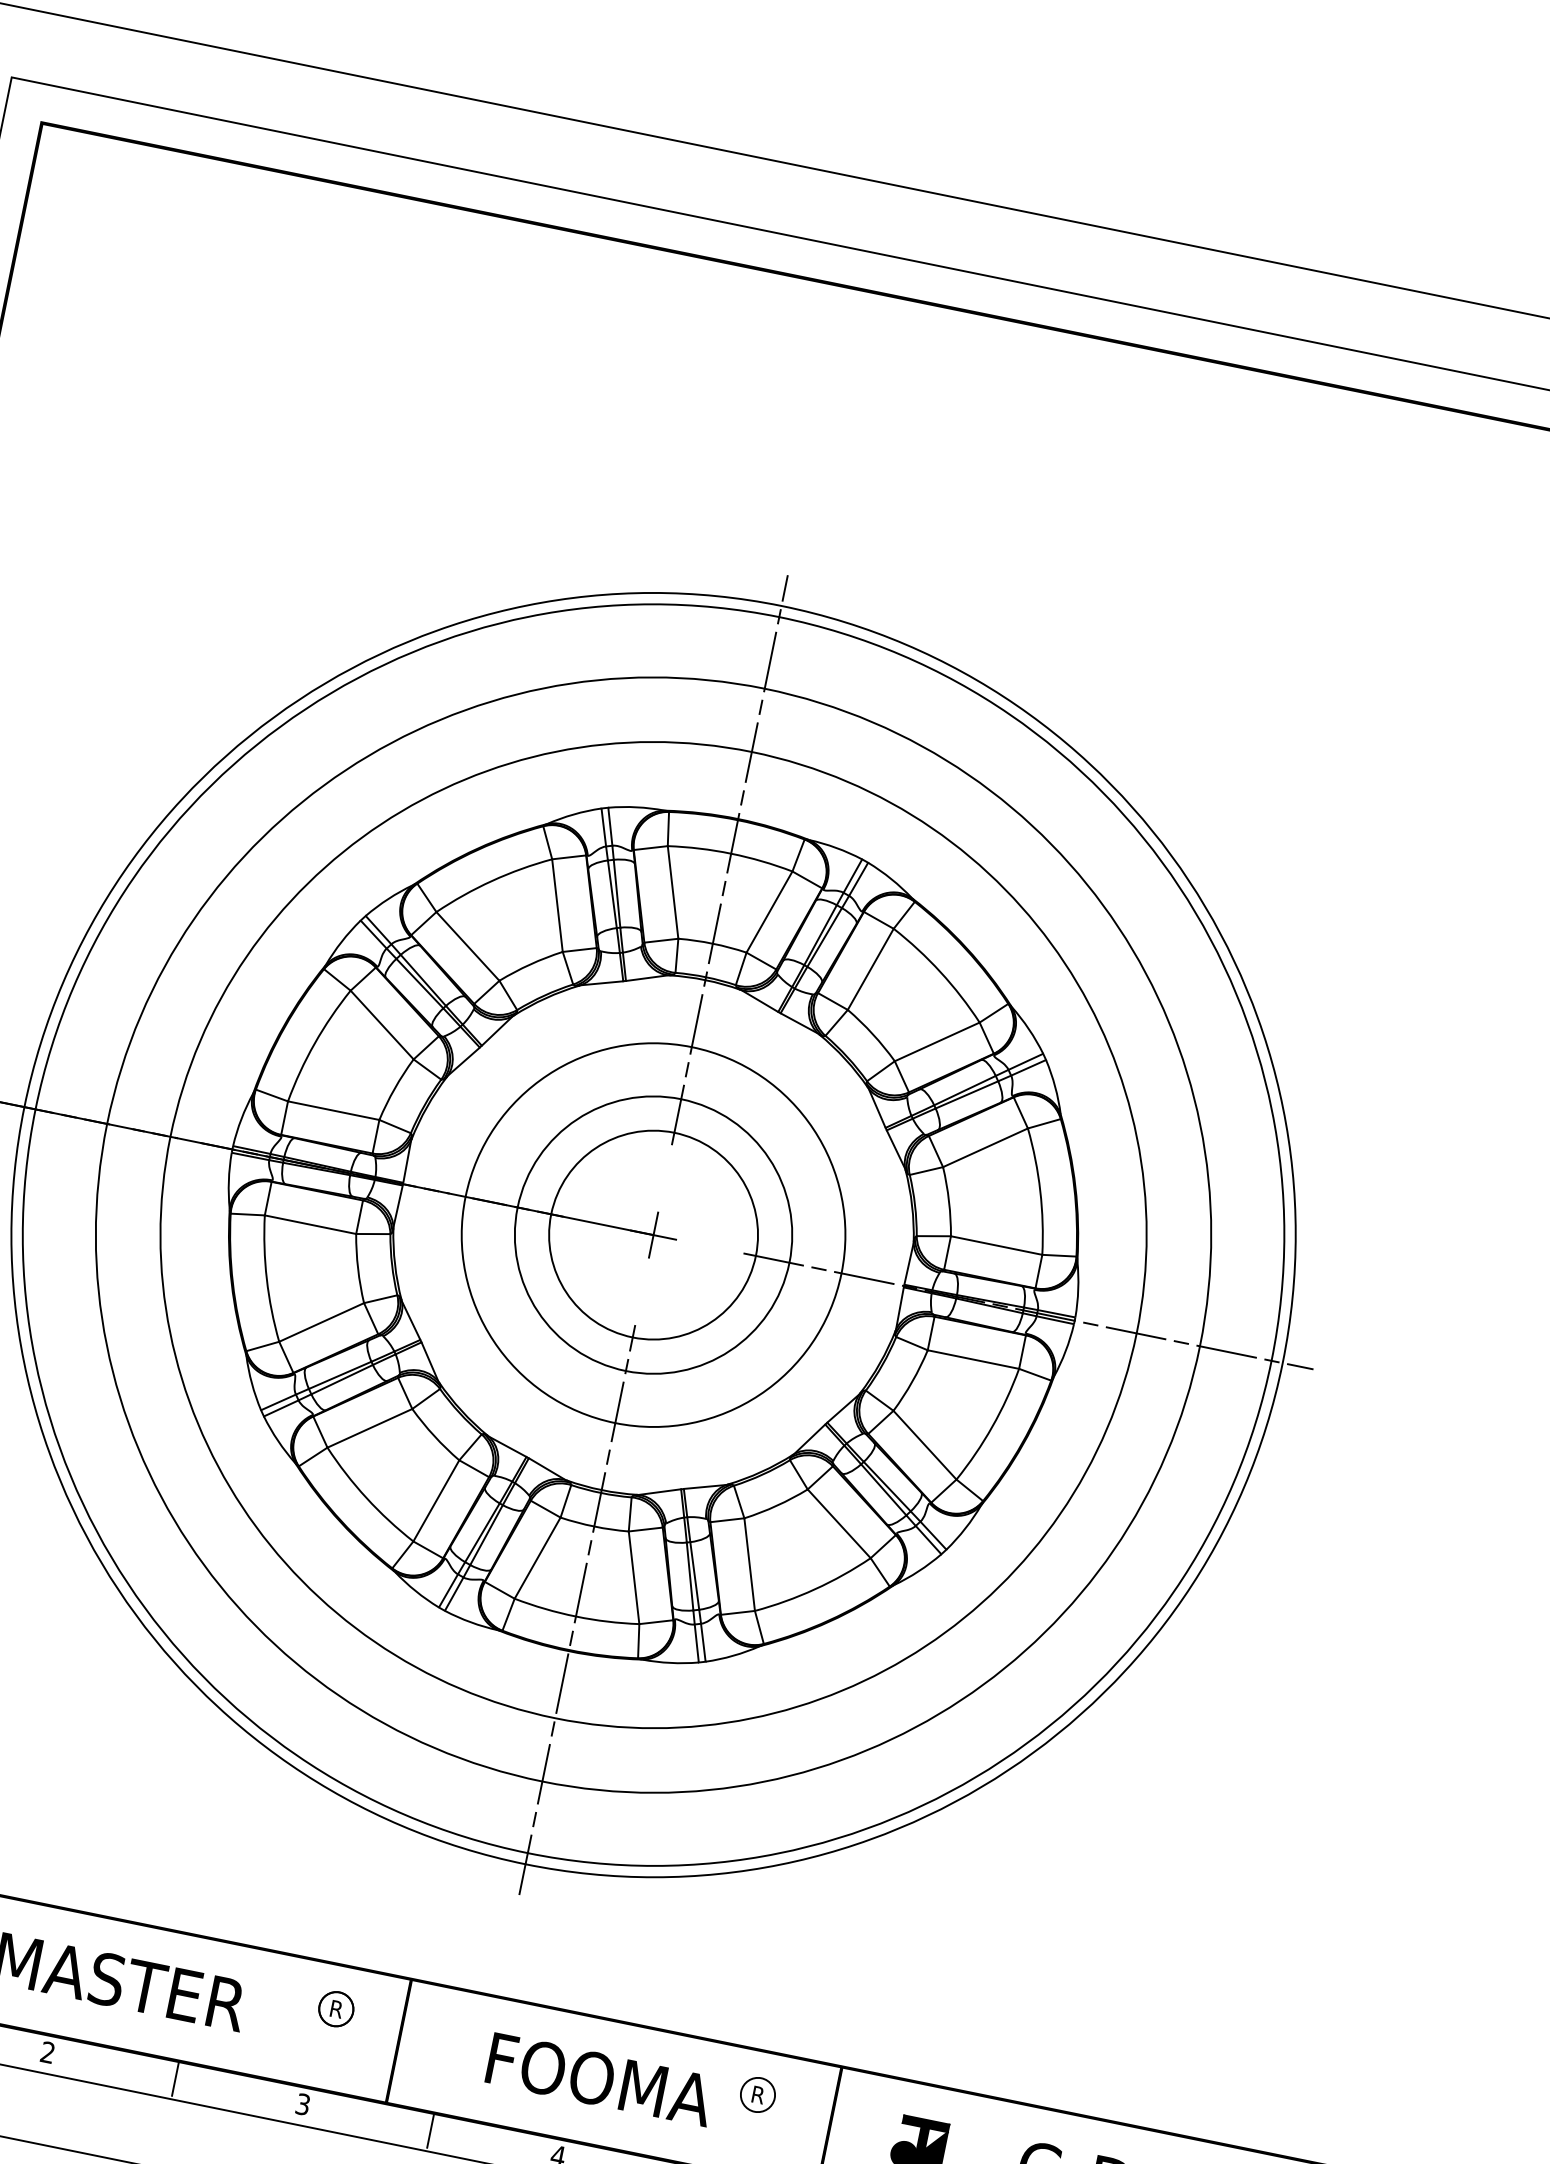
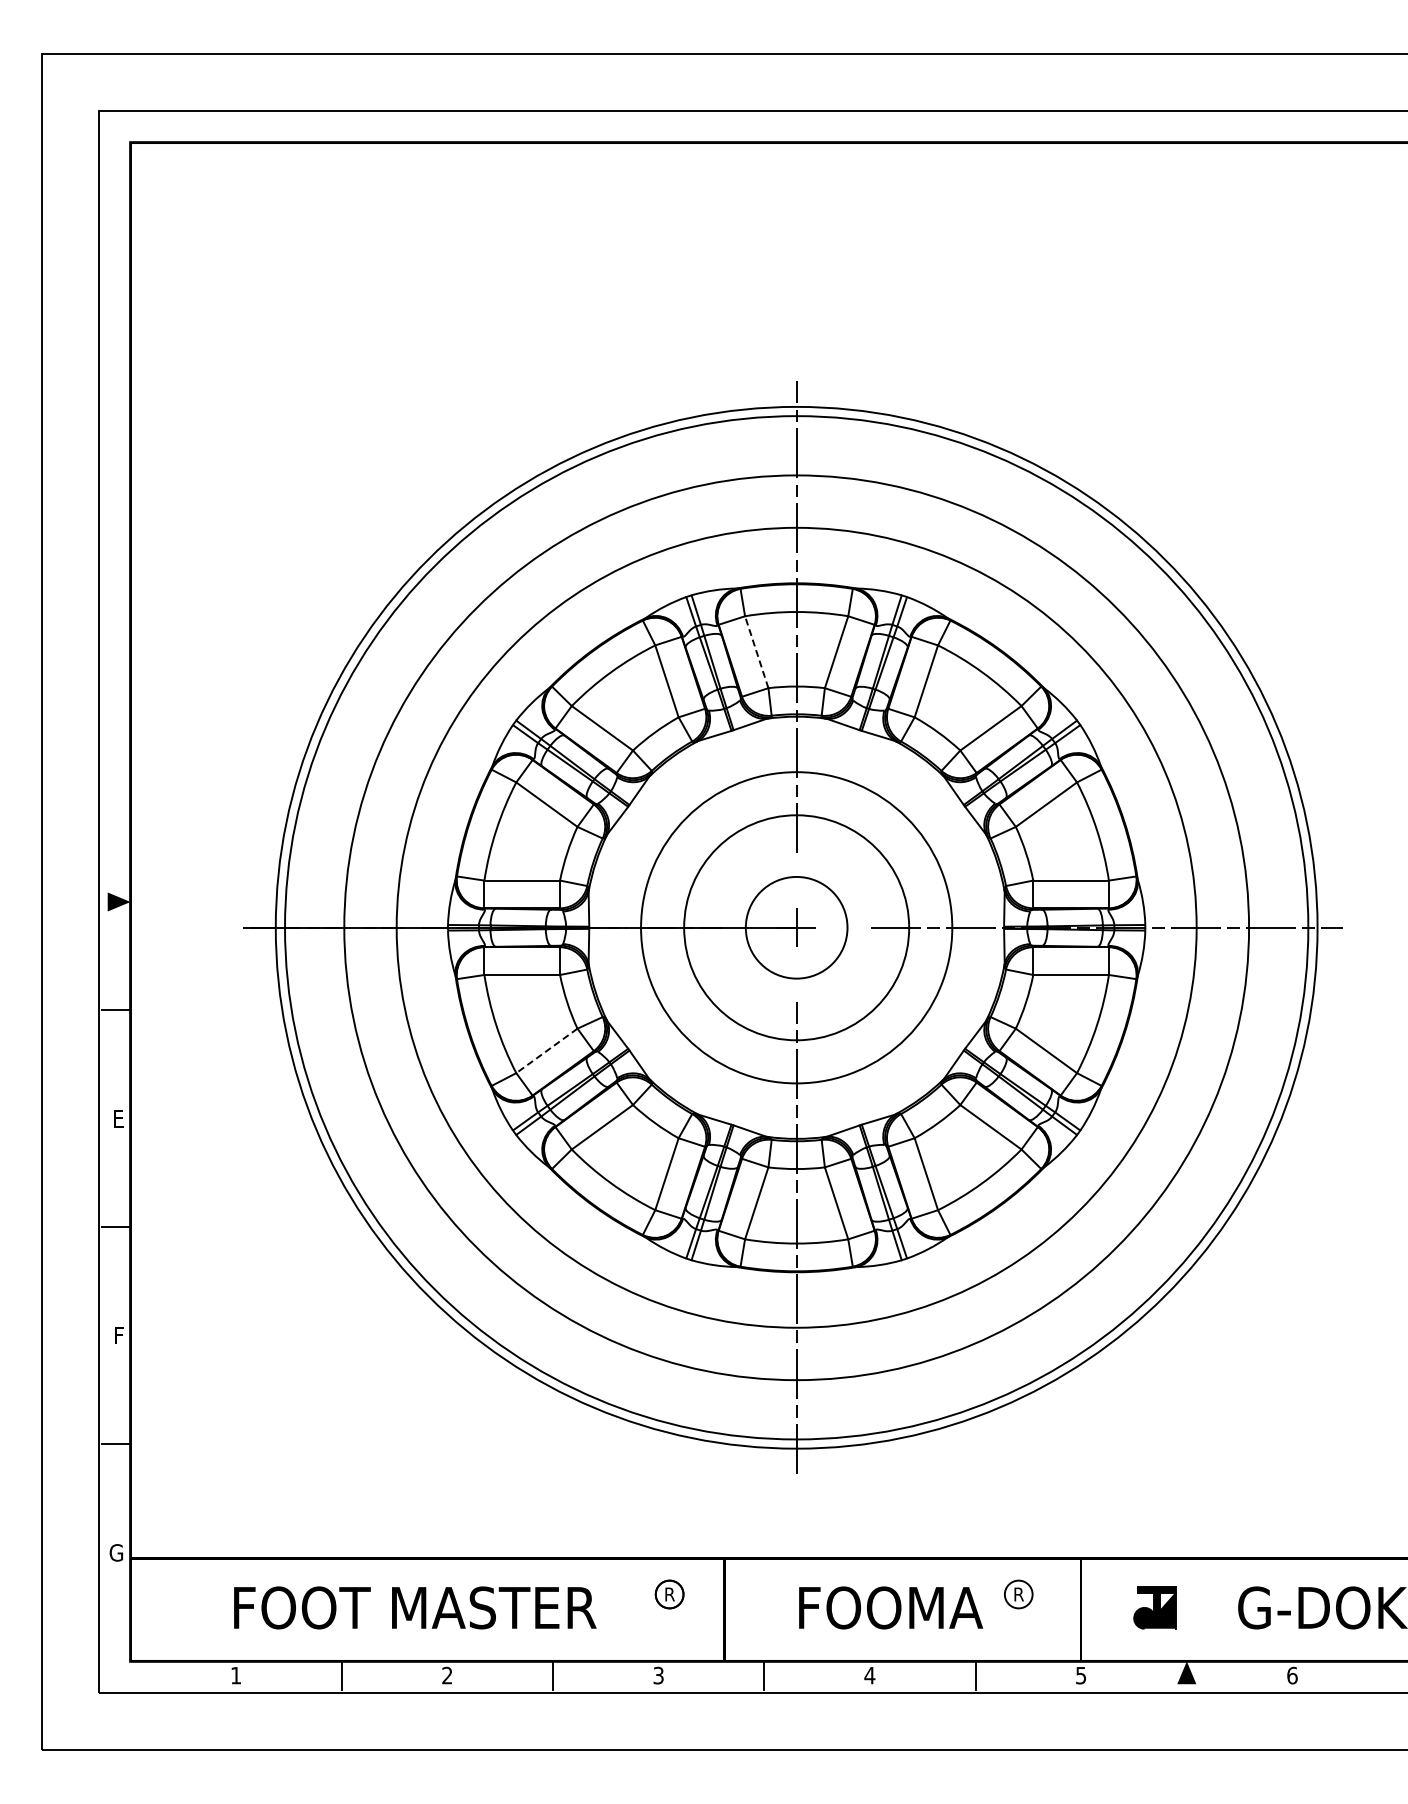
line: (672, 892) -> (756, 652), solid -> dashed
circle: (653, 1234) -> (796, 927), size x0.6
line: (321, 1321) -> (546, 1050), solid -> dashed

